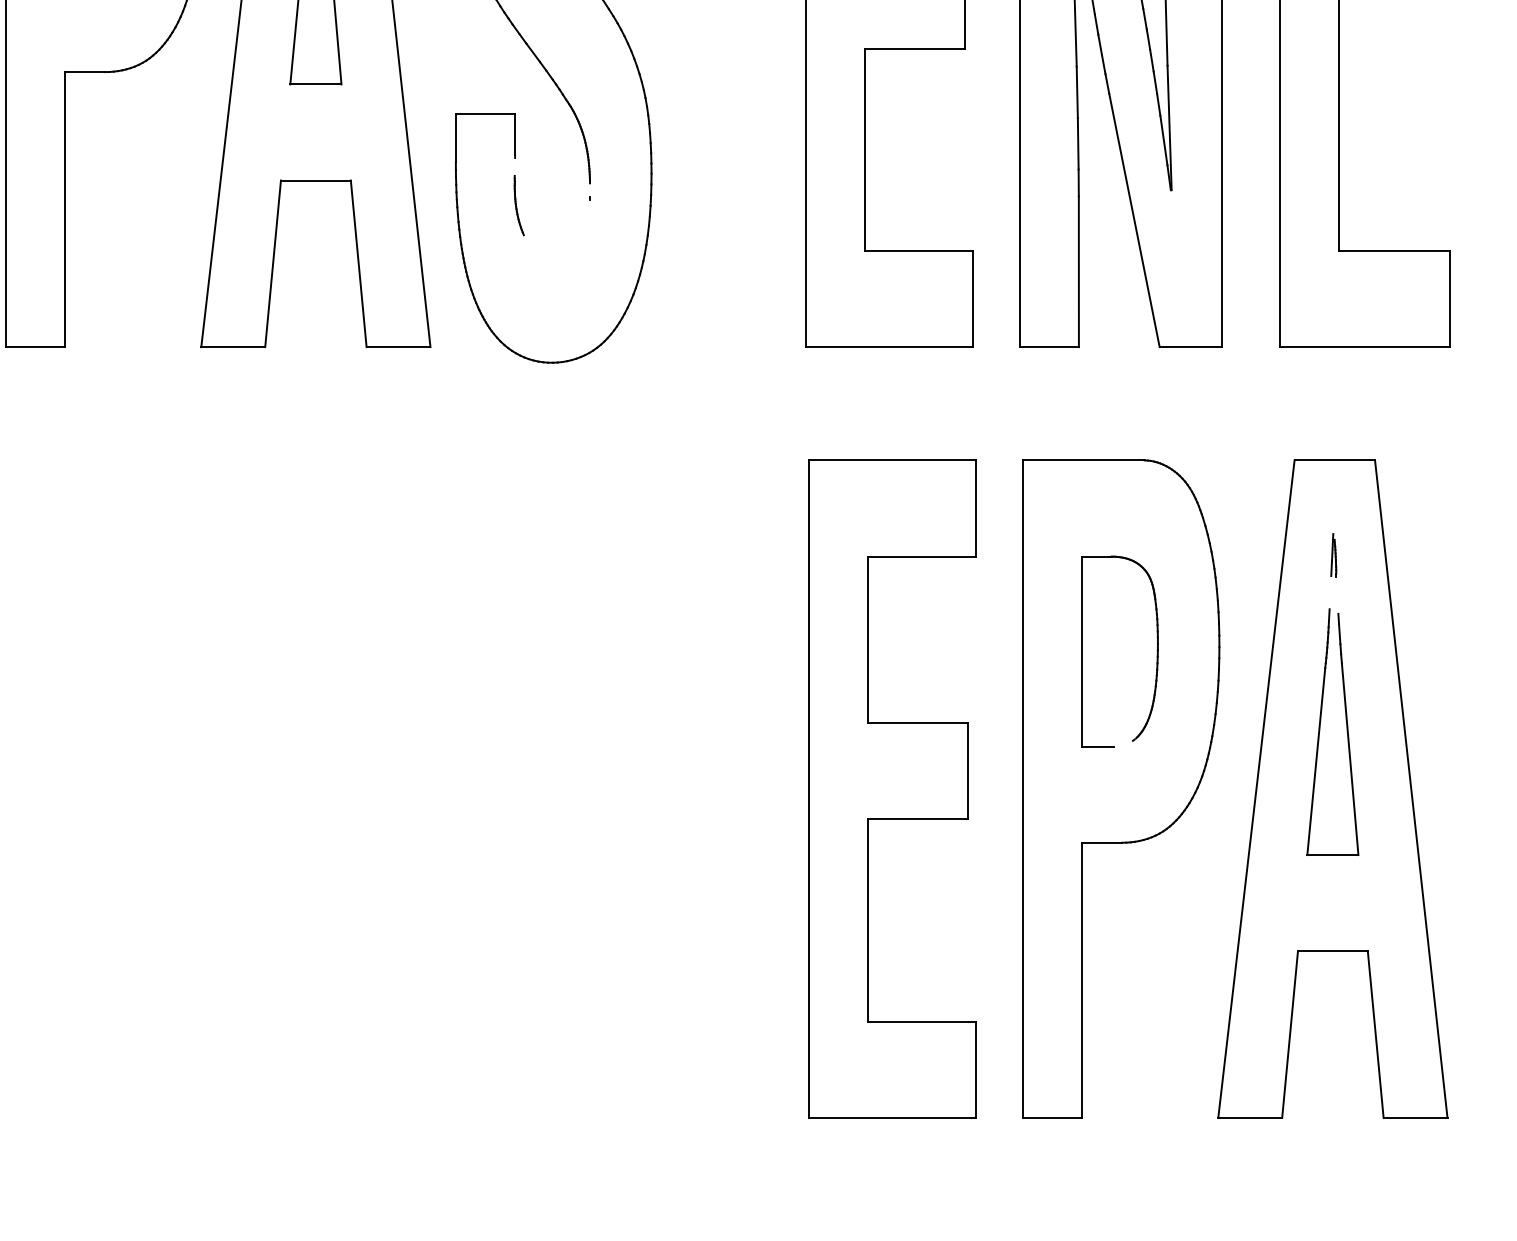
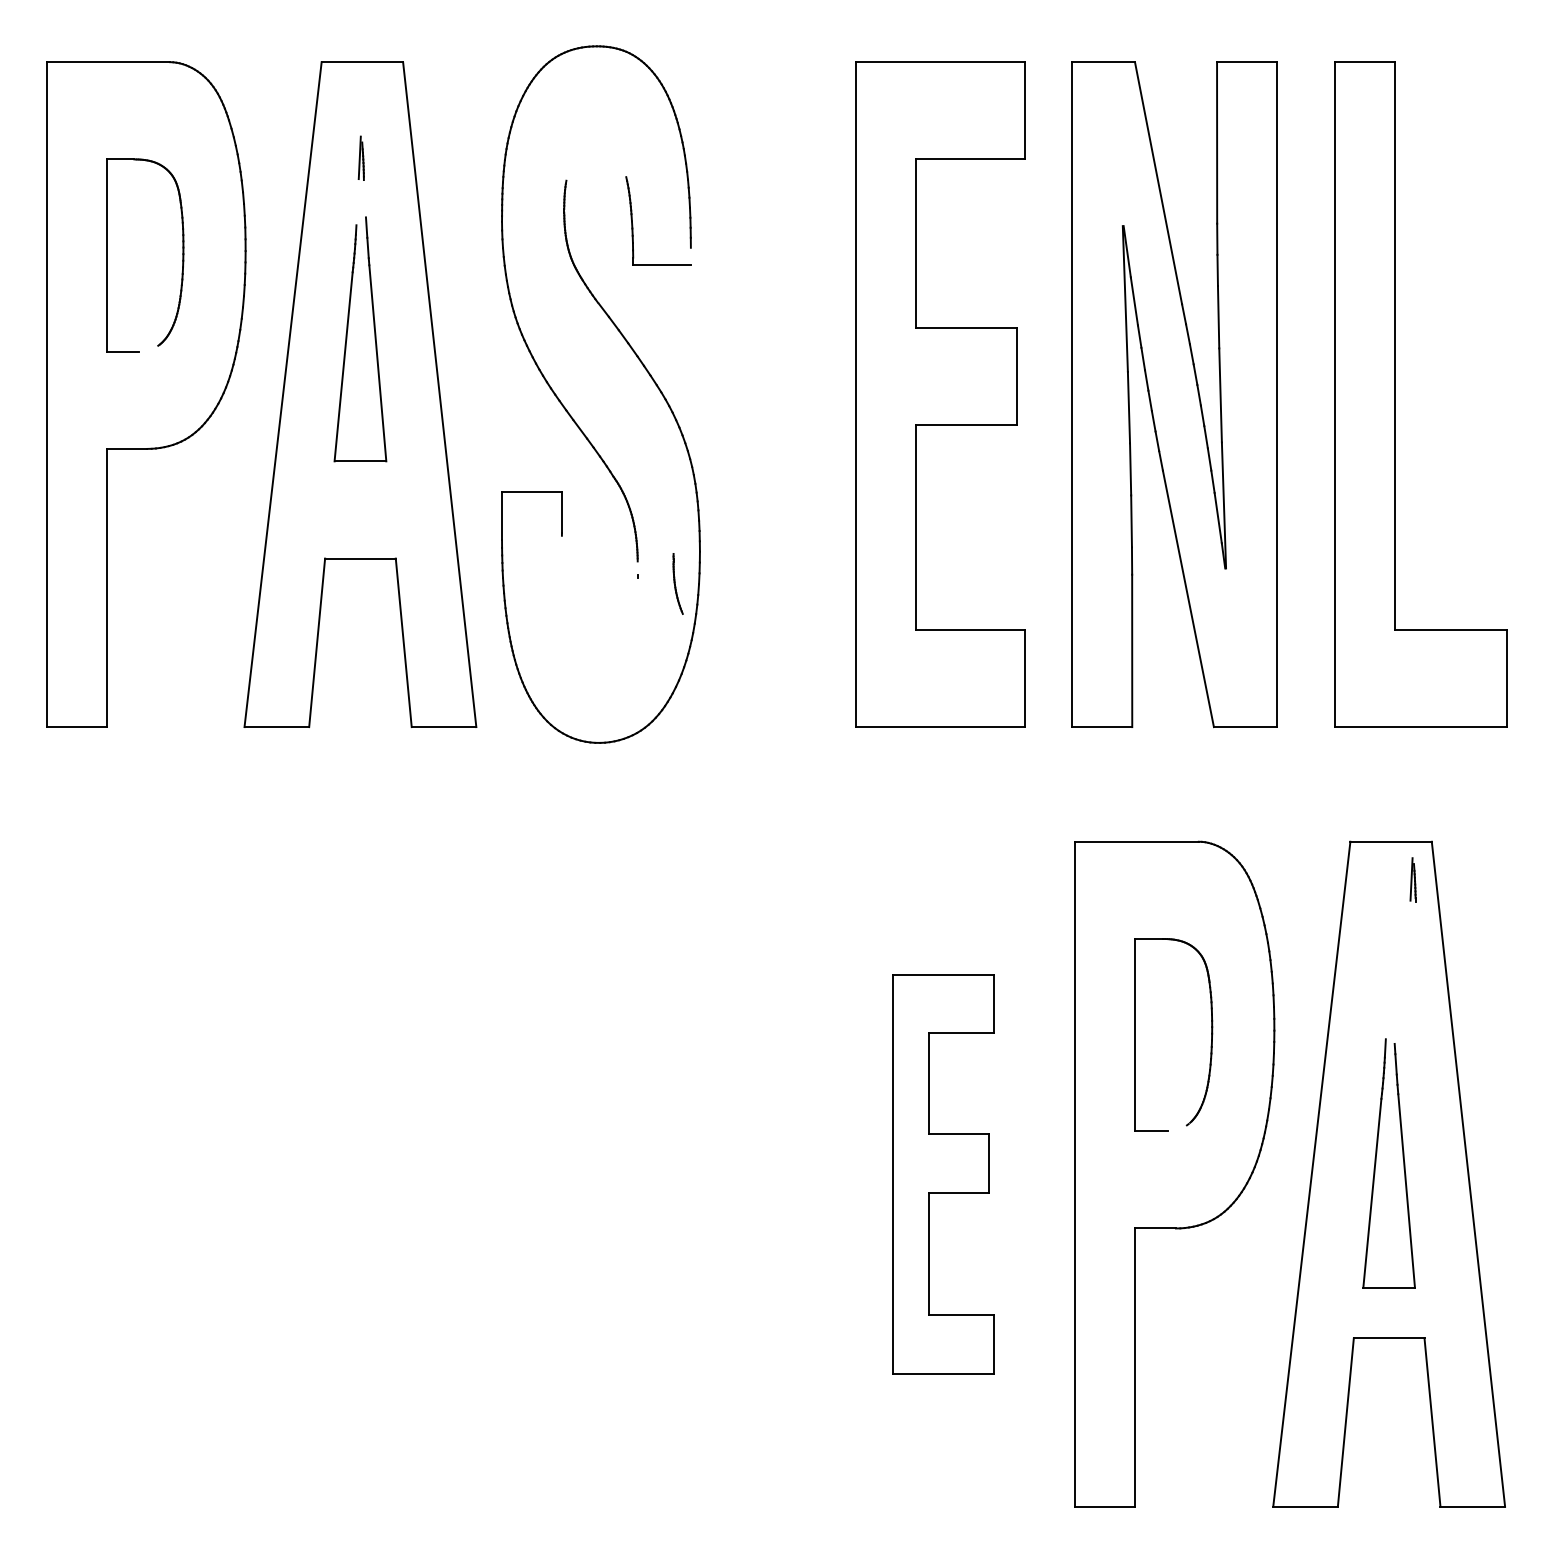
part: (518, 205) -> (677, 583), moved
part: (1333, 555) -> (1412, 879), moved
part: (1320, 732) -> (1376, 1163), moved
part: (892, 789) -> (943, 1174), size x0.6

